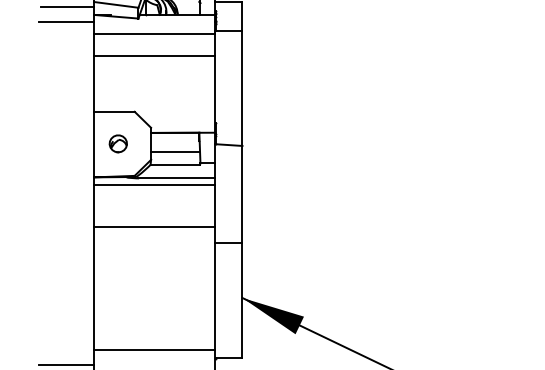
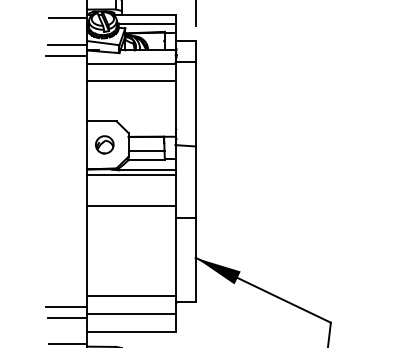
part: (118, 143) -> (104, 144), size x1.4

